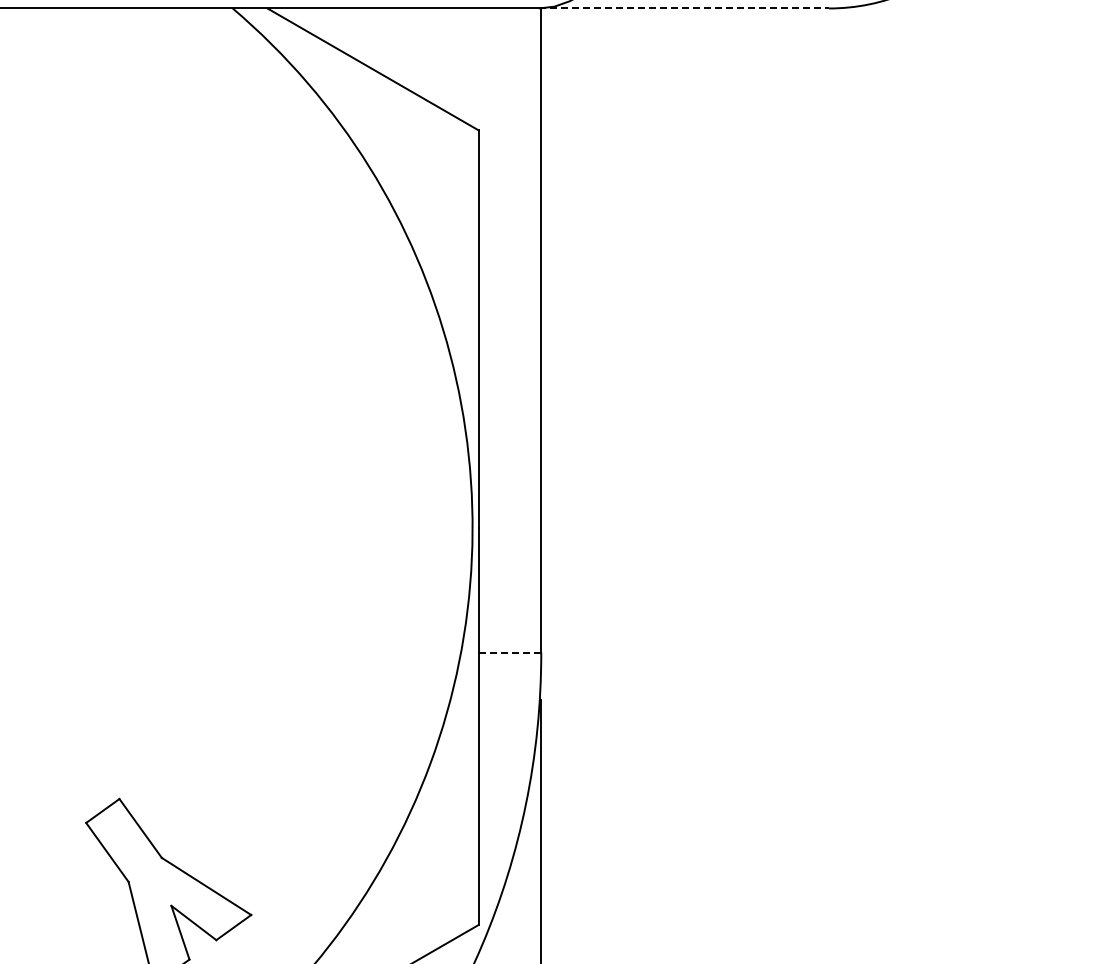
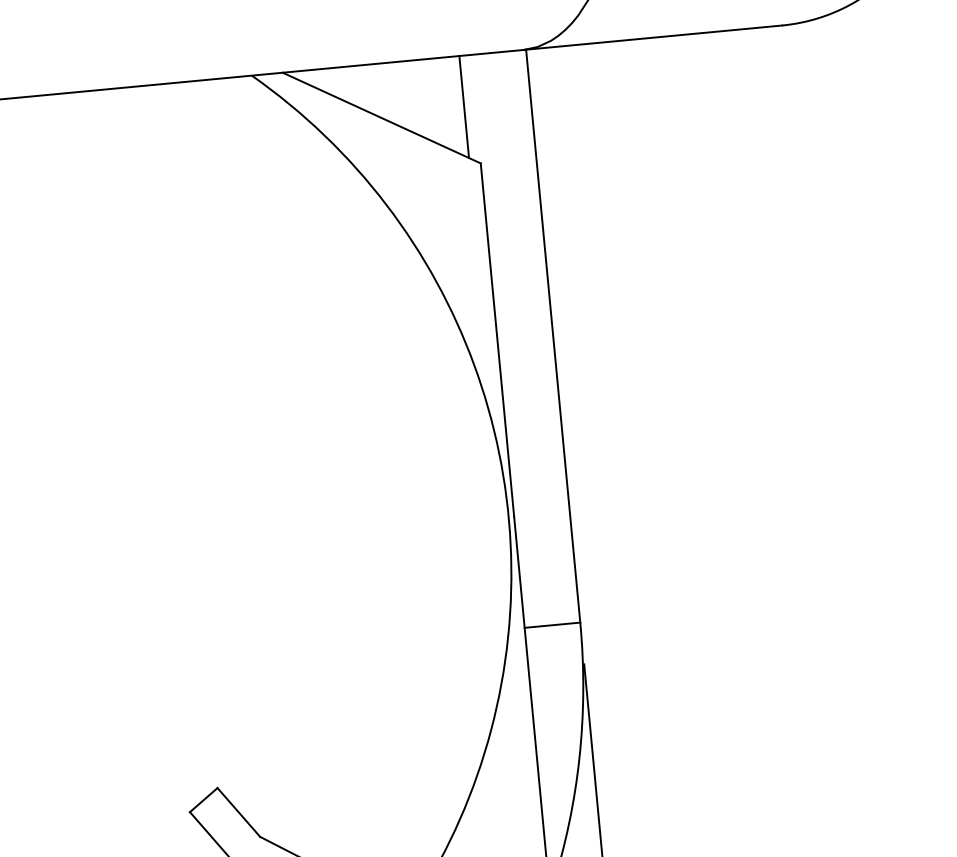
line: (684, 8) -> (653, 37), dashed -> solid
line: (466, 65) -> (464, 106), added
line: (510, 652) -> (552, 624), dashed -> solid

